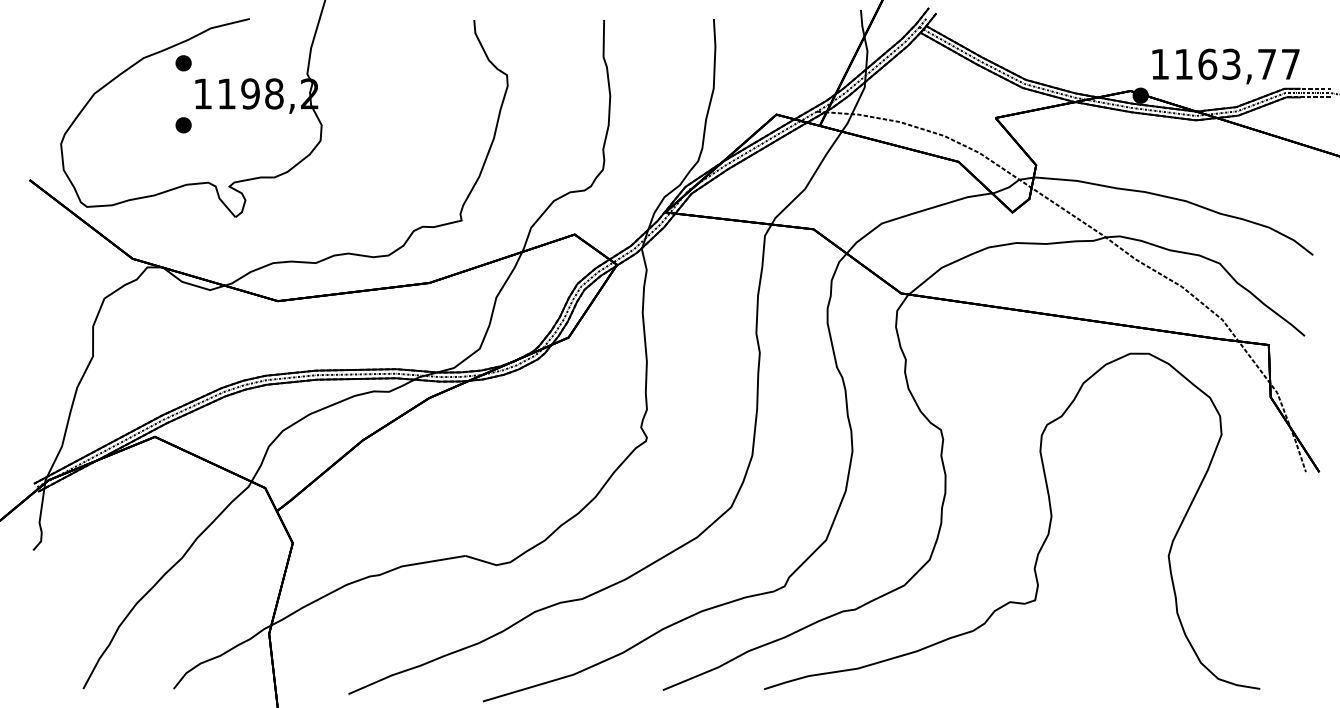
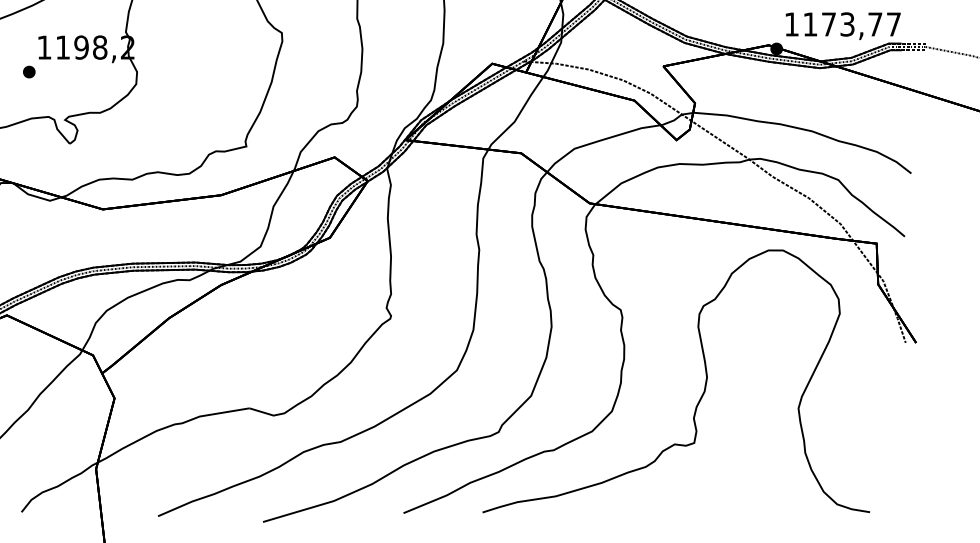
part: (183, 63) -> (29, 23), removed
text: (1207, 63) -> (828, 23), 1163,77 -> 1173,77

